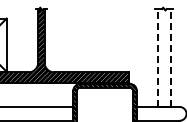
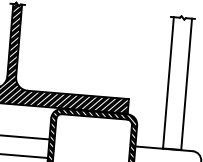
line: (157, 57) -> (168, 82), dashed -> solid
line: (171, 57) -> (187, 83), dashed -> solid

